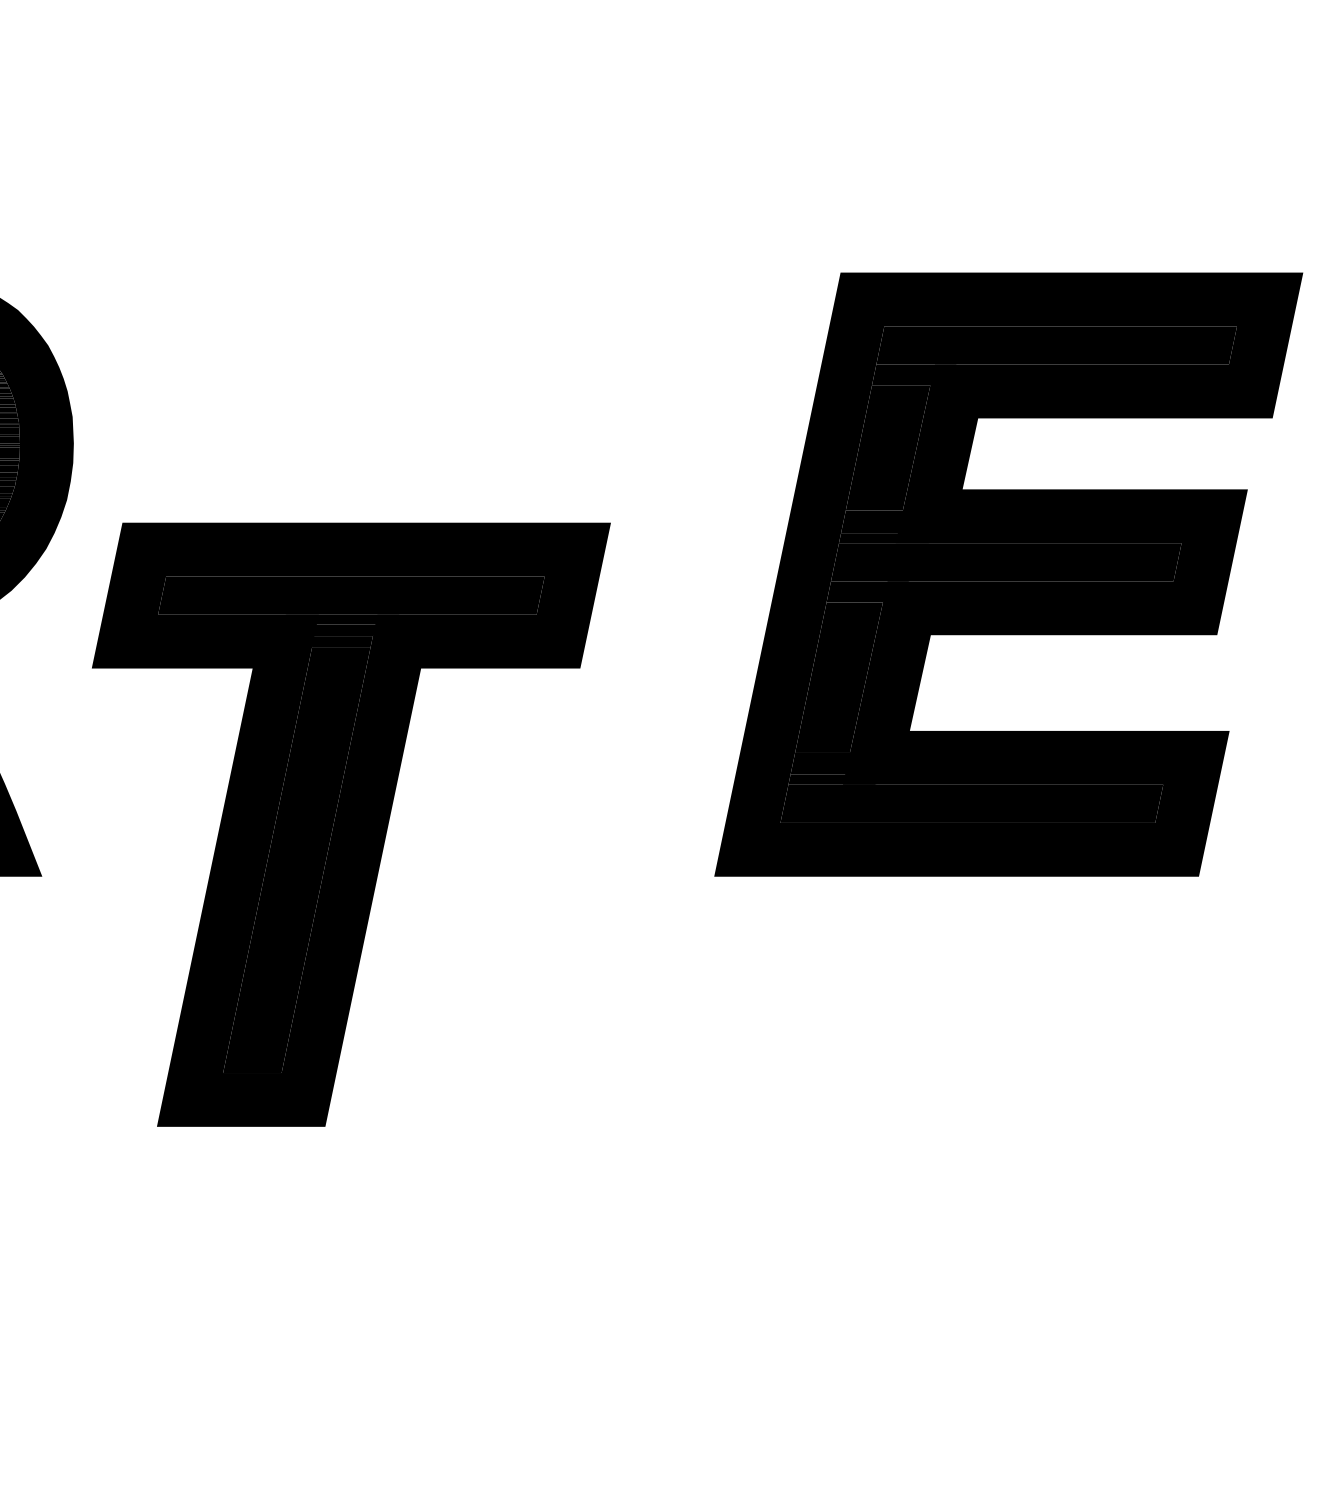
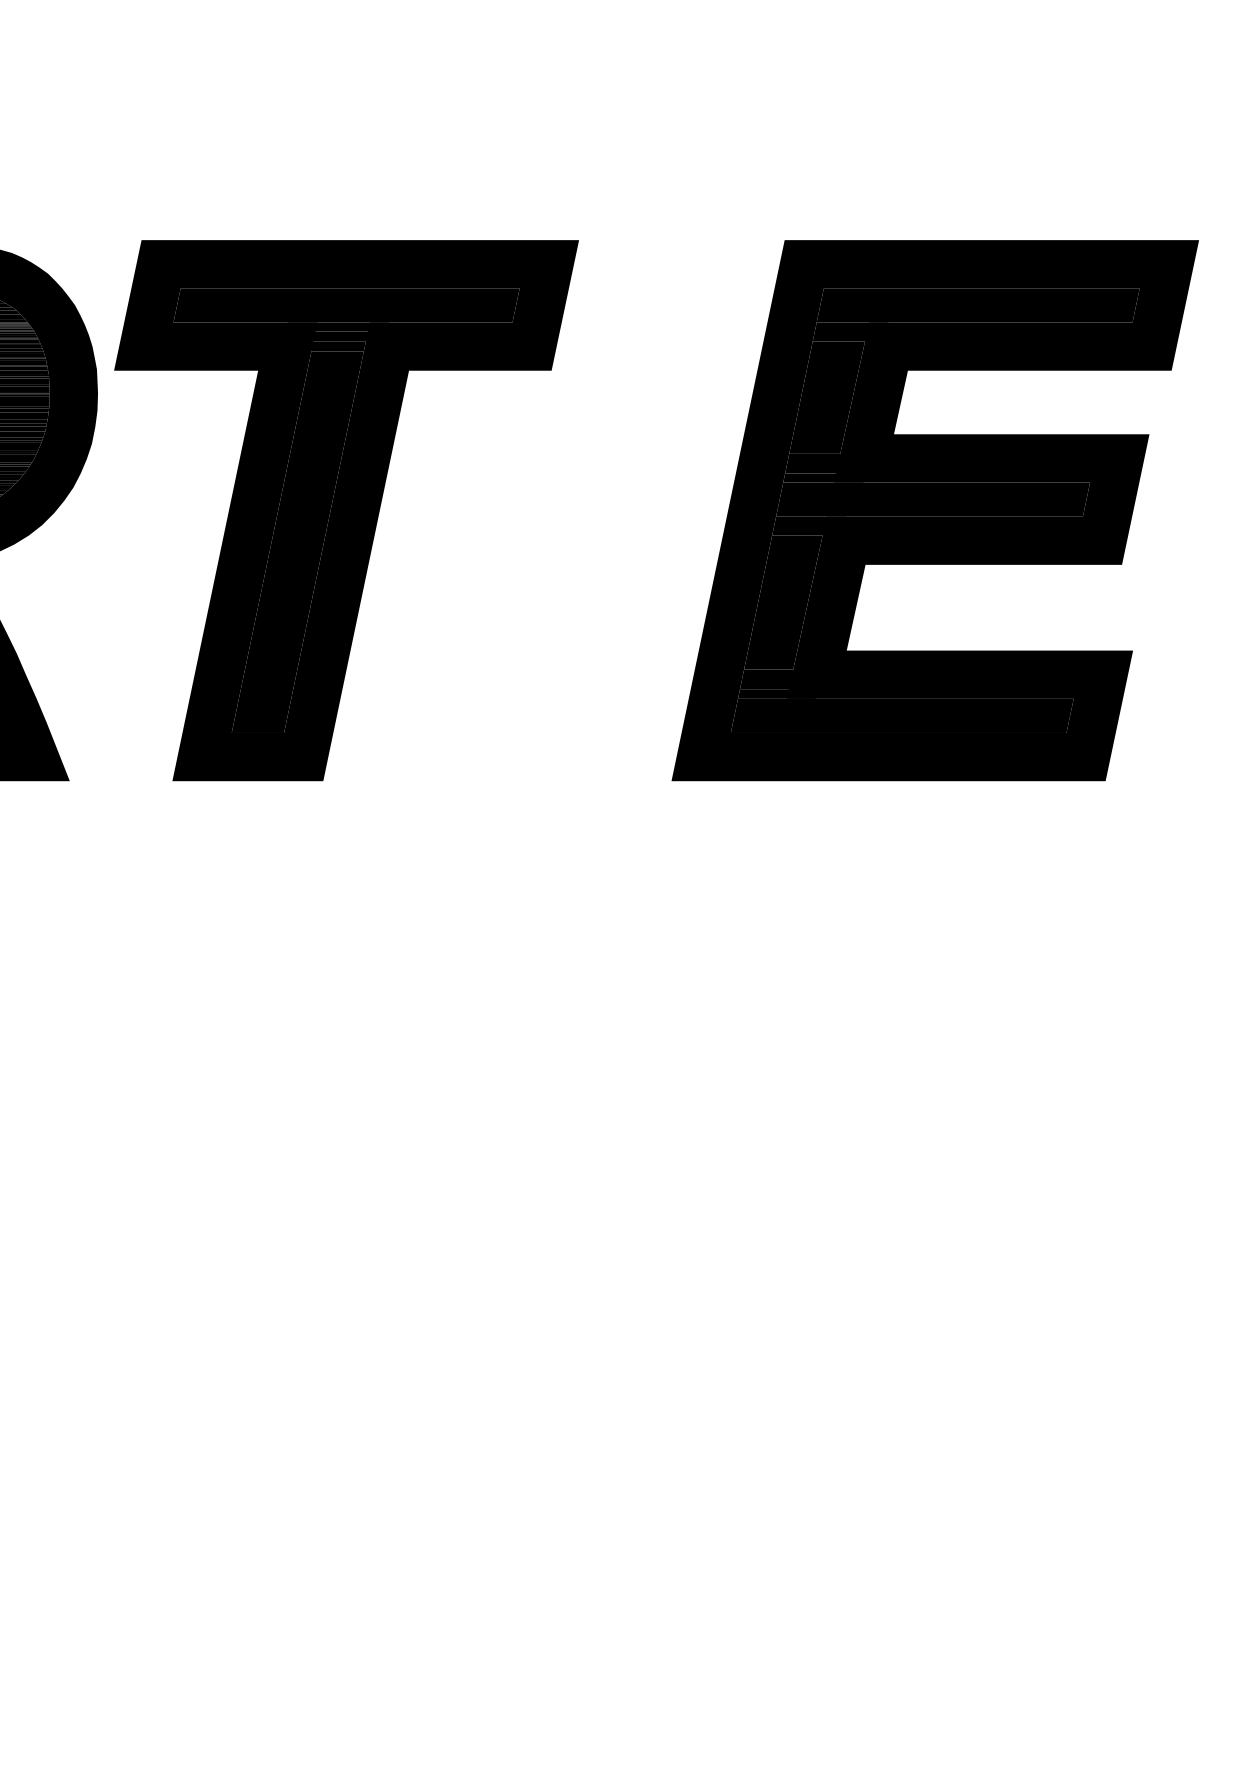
part: (351, 824) -> (346, 510), moved

